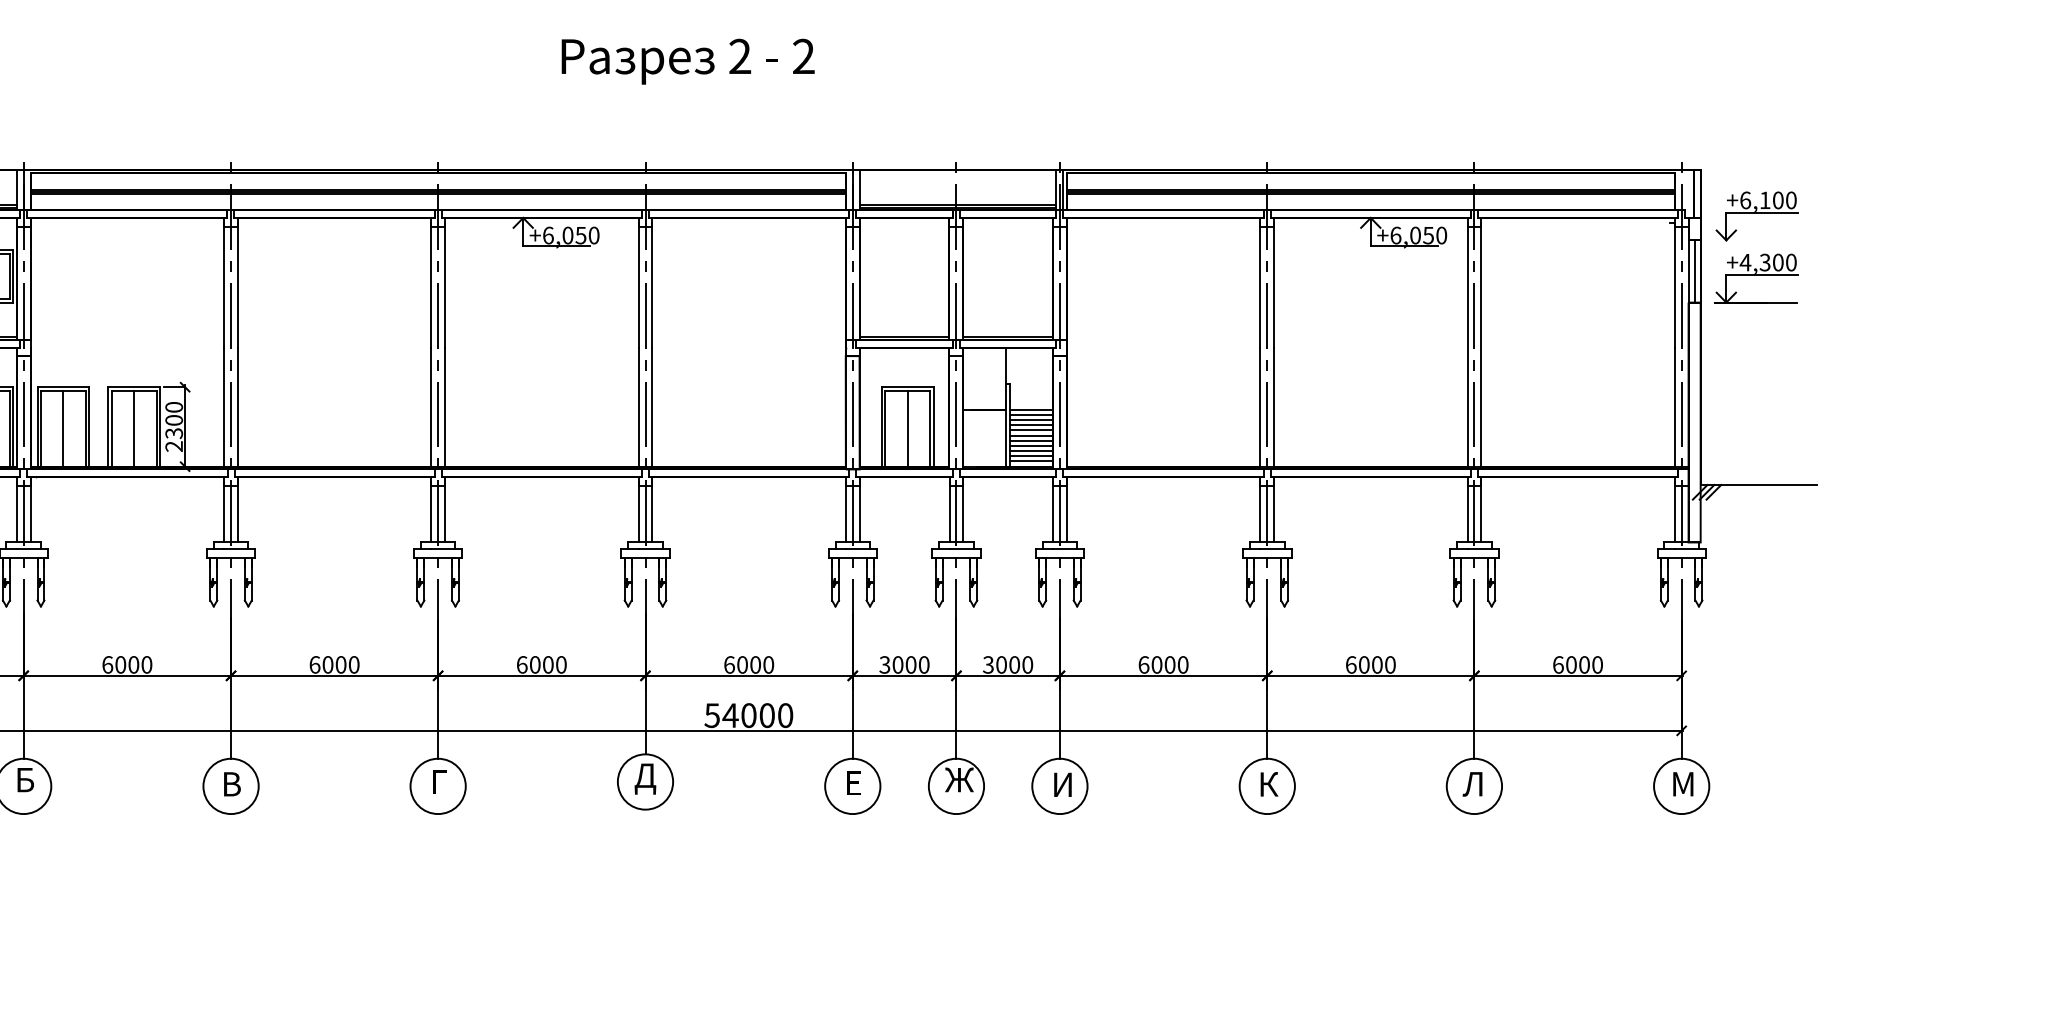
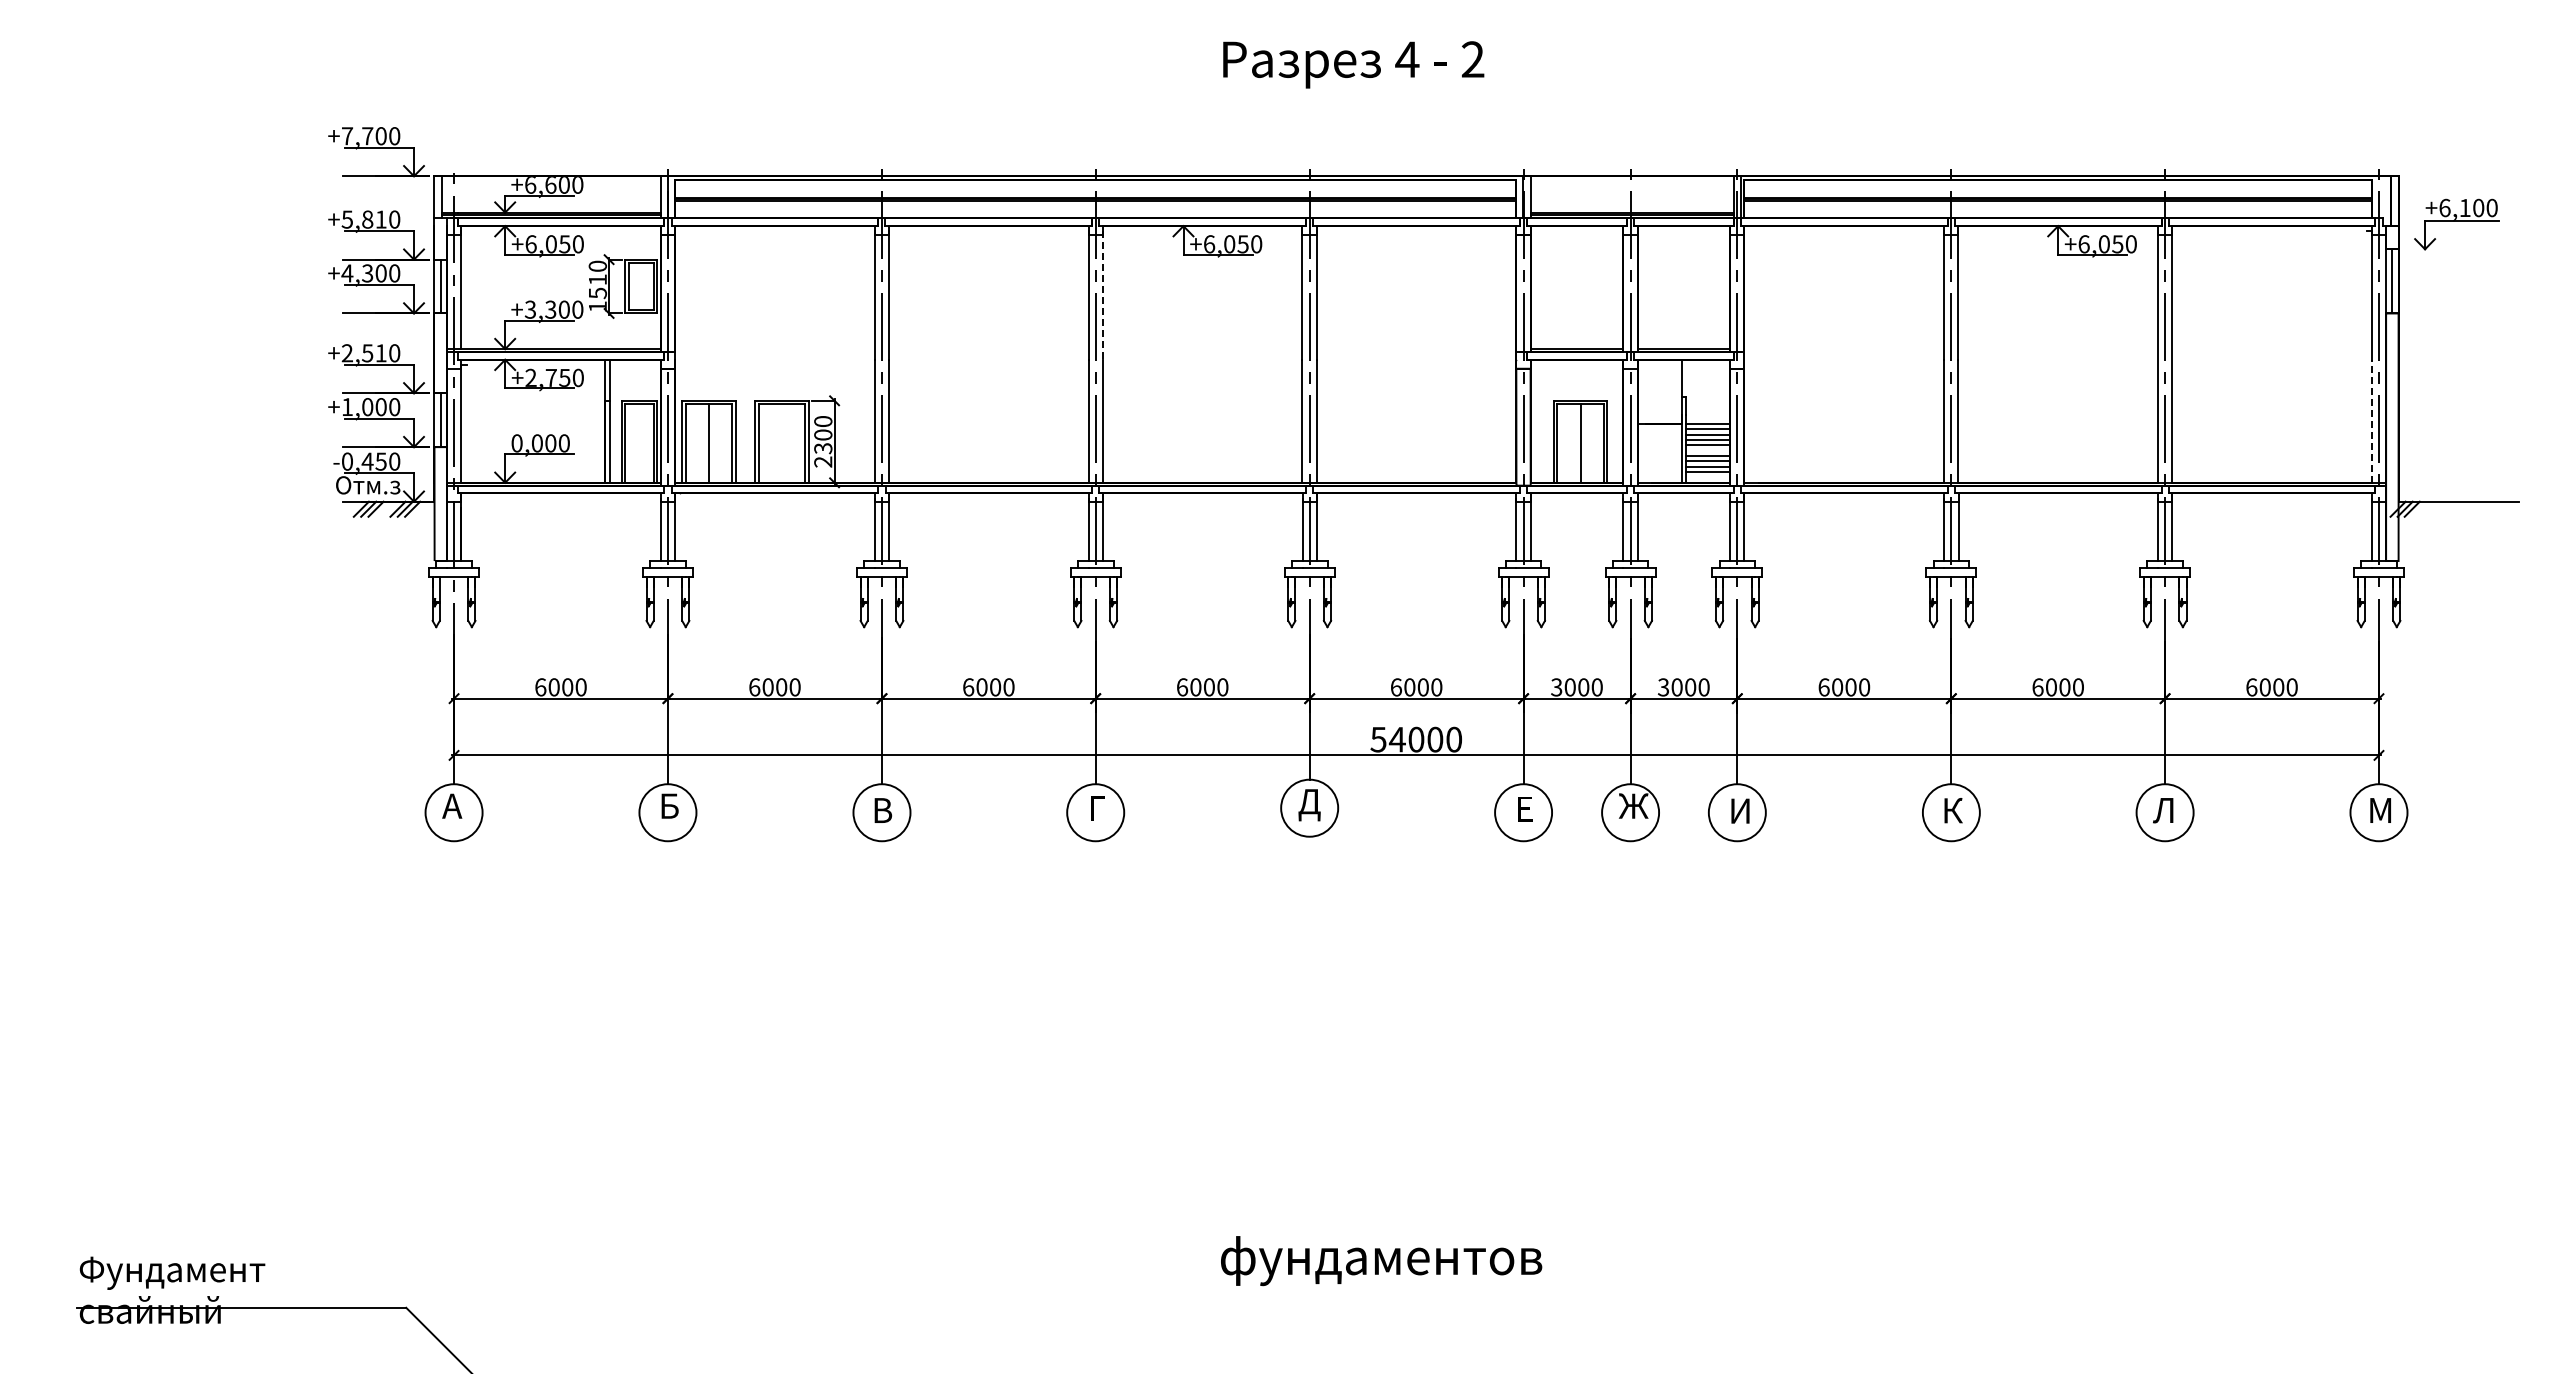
text: (740, 56) -> (1407, 59), 2 -> 4
part: (1756, 278) -> (2456, 288), removed
line: (444, 286) -> (1102, 296), solid -> dashed
line: (1674, 406) -> (2371, 420), solid -> dashed
line: (134, 428) -> (782, 443), removed
line: (1030, 435) -> (1707, 450), removed
line: (1030, 461) -> (1707, 477), removed

